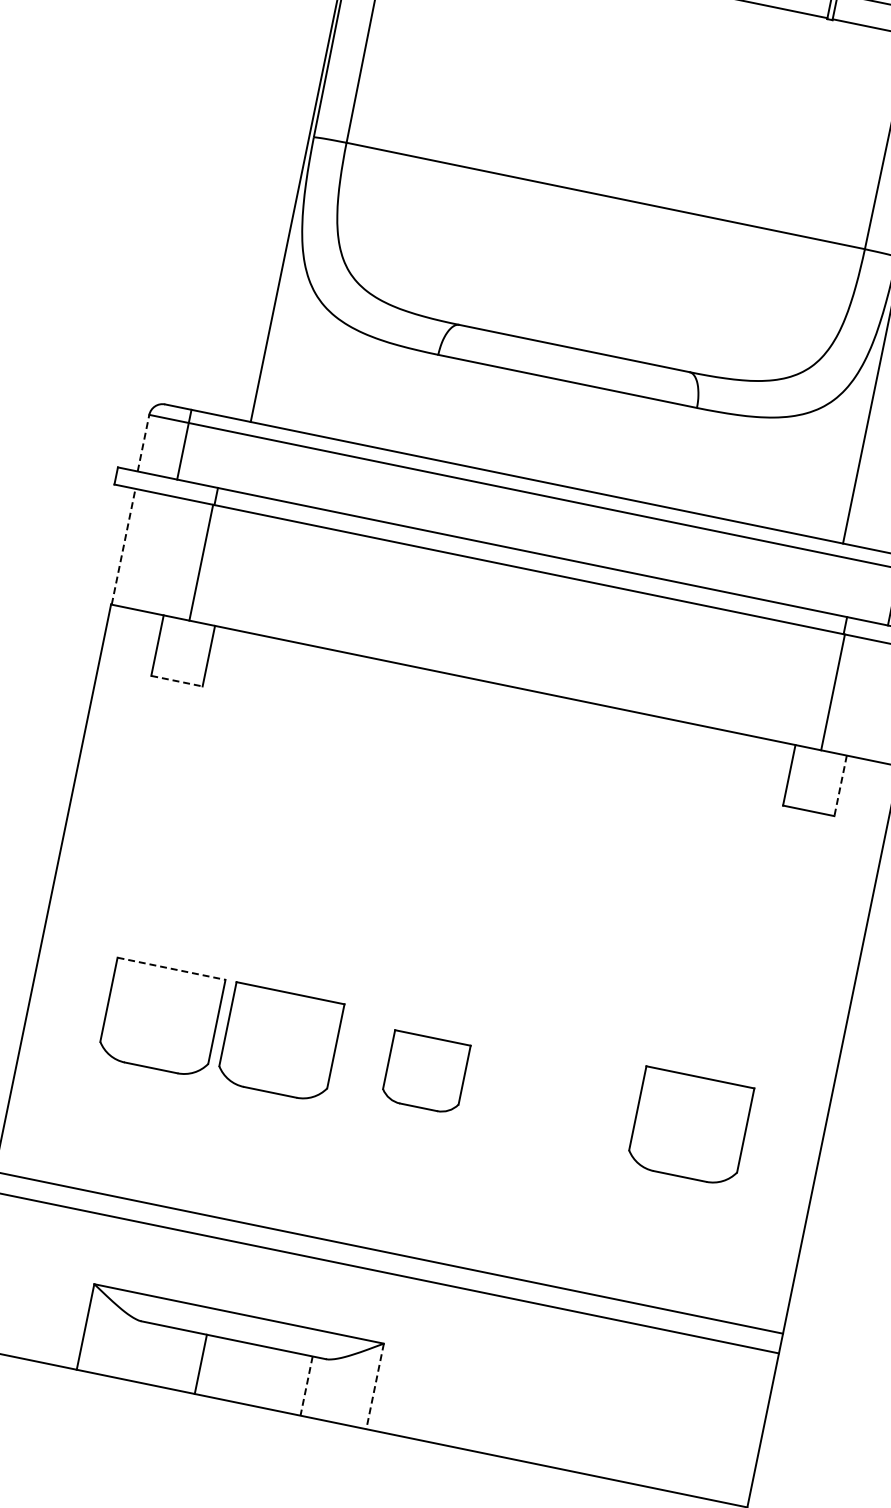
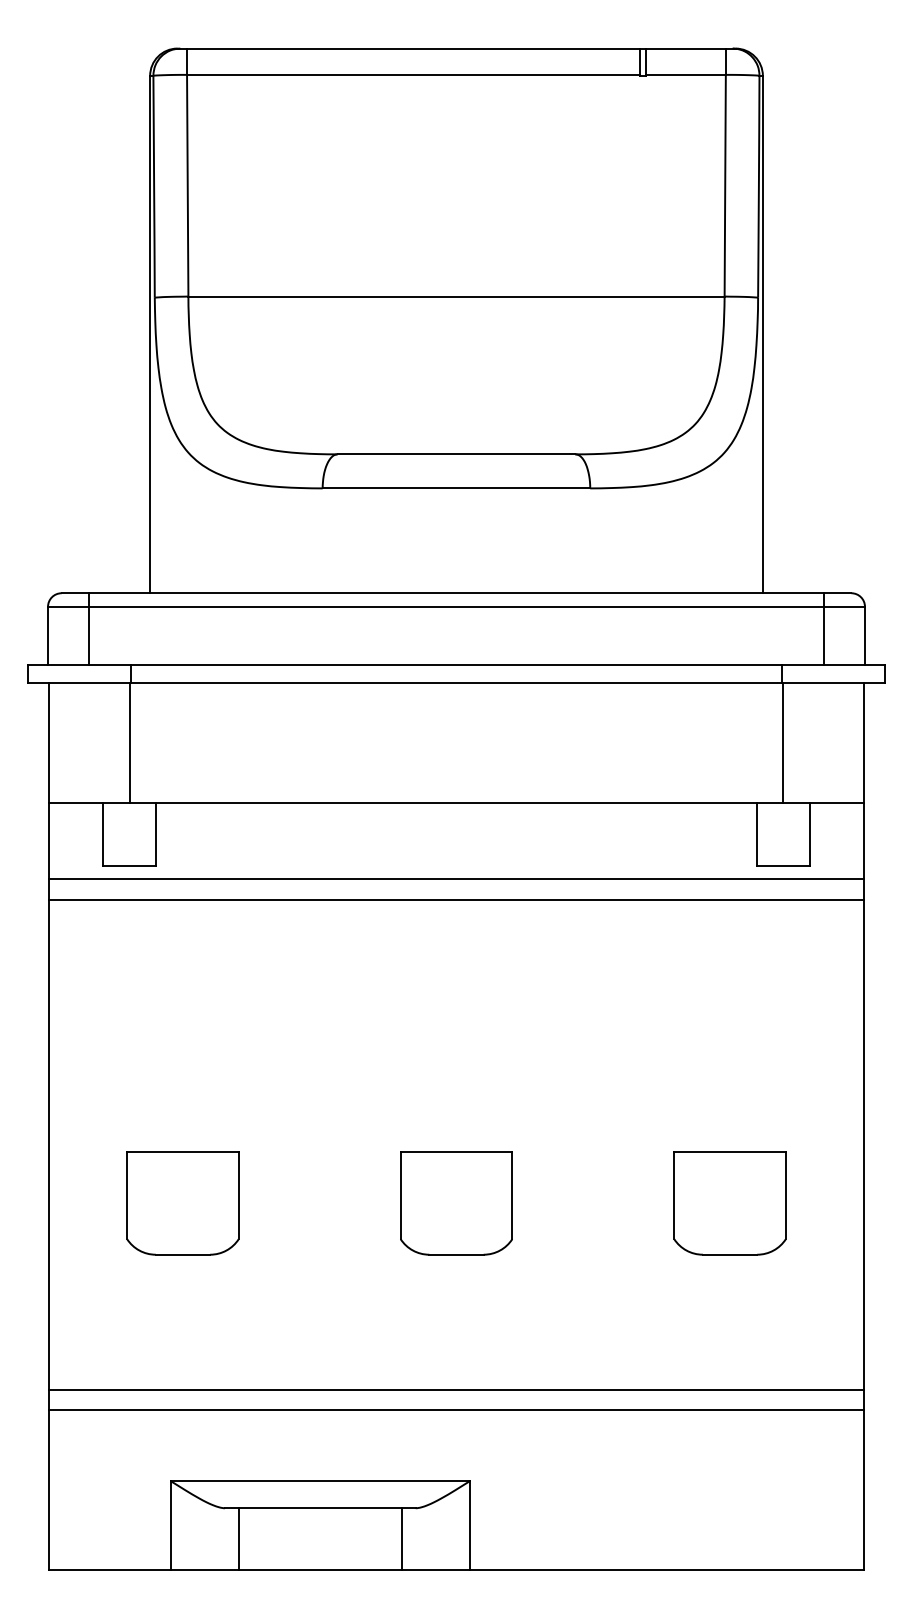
line: (144, 442) -> (48, 635), dashed -> solid
line: (123, 547) -> (49, 743), dashed -> solid
line: (176, 681) -> (129, 865), dashed -> solid
line: (490, 759) -> (456, 879), added
line: (486, 778) -> (456, 899), added
line: (840, 786) -> (809, 834), dashed -> solid
line: (171, 969) -> (182, 1152), dashed -> solid
part: (279, 1042) -> (305, 1203), removed
part: (425, 1072) -> (456, 1203), size x1.43
line: (200, 1363) -> (238, 1538), moved
line: (307, 1385) -> (402, 1538), dashed -> solid
line: (375, 1386) -> (470, 1525), dashed -> solid

